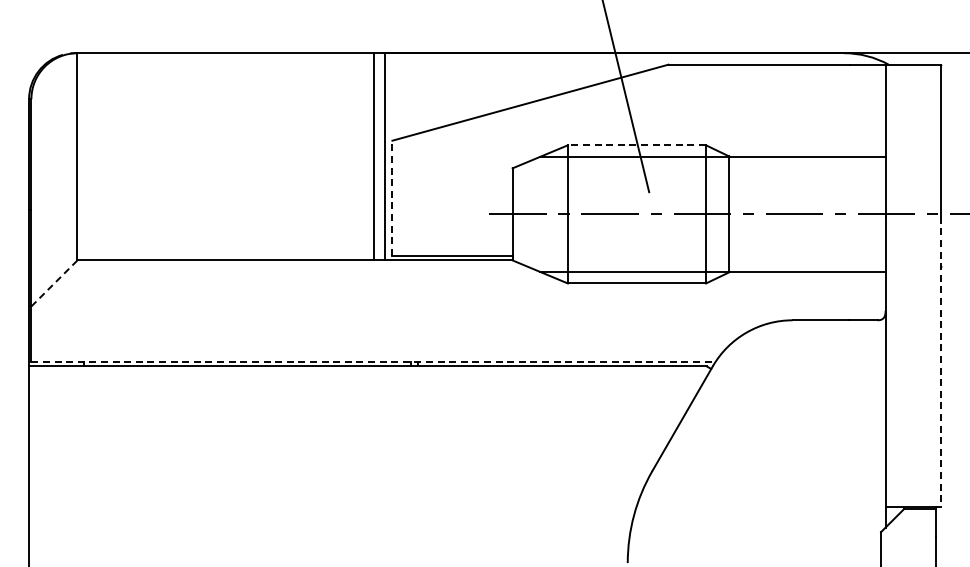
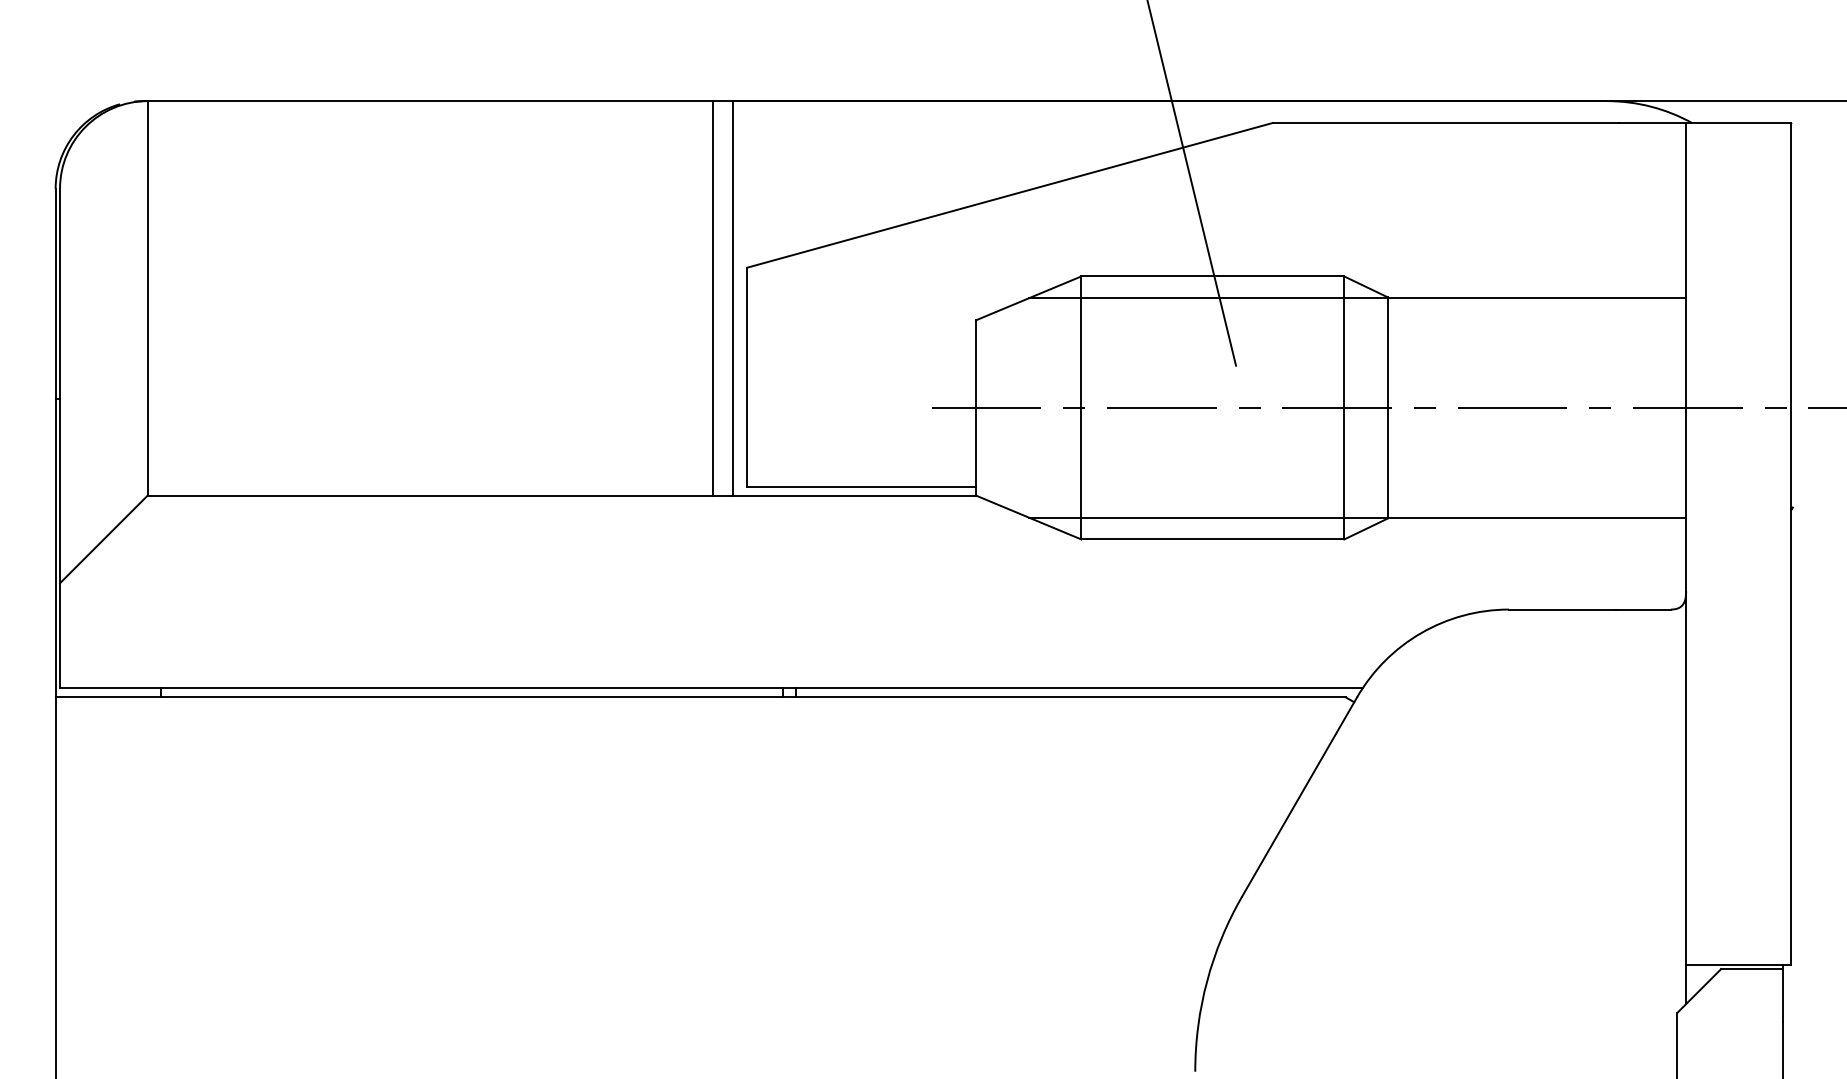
line: (636, 145) -> (1211, 276), dashed -> solid
line: (392, 198) -> (747, 377), dashed -> solid
line: (54, 283) -> (104, 539), dashed -> solid
line: (374, 361) -> (713, 687), dashed -> solid
line: (940, 362) -> (1790, 689), dashed -> solid

